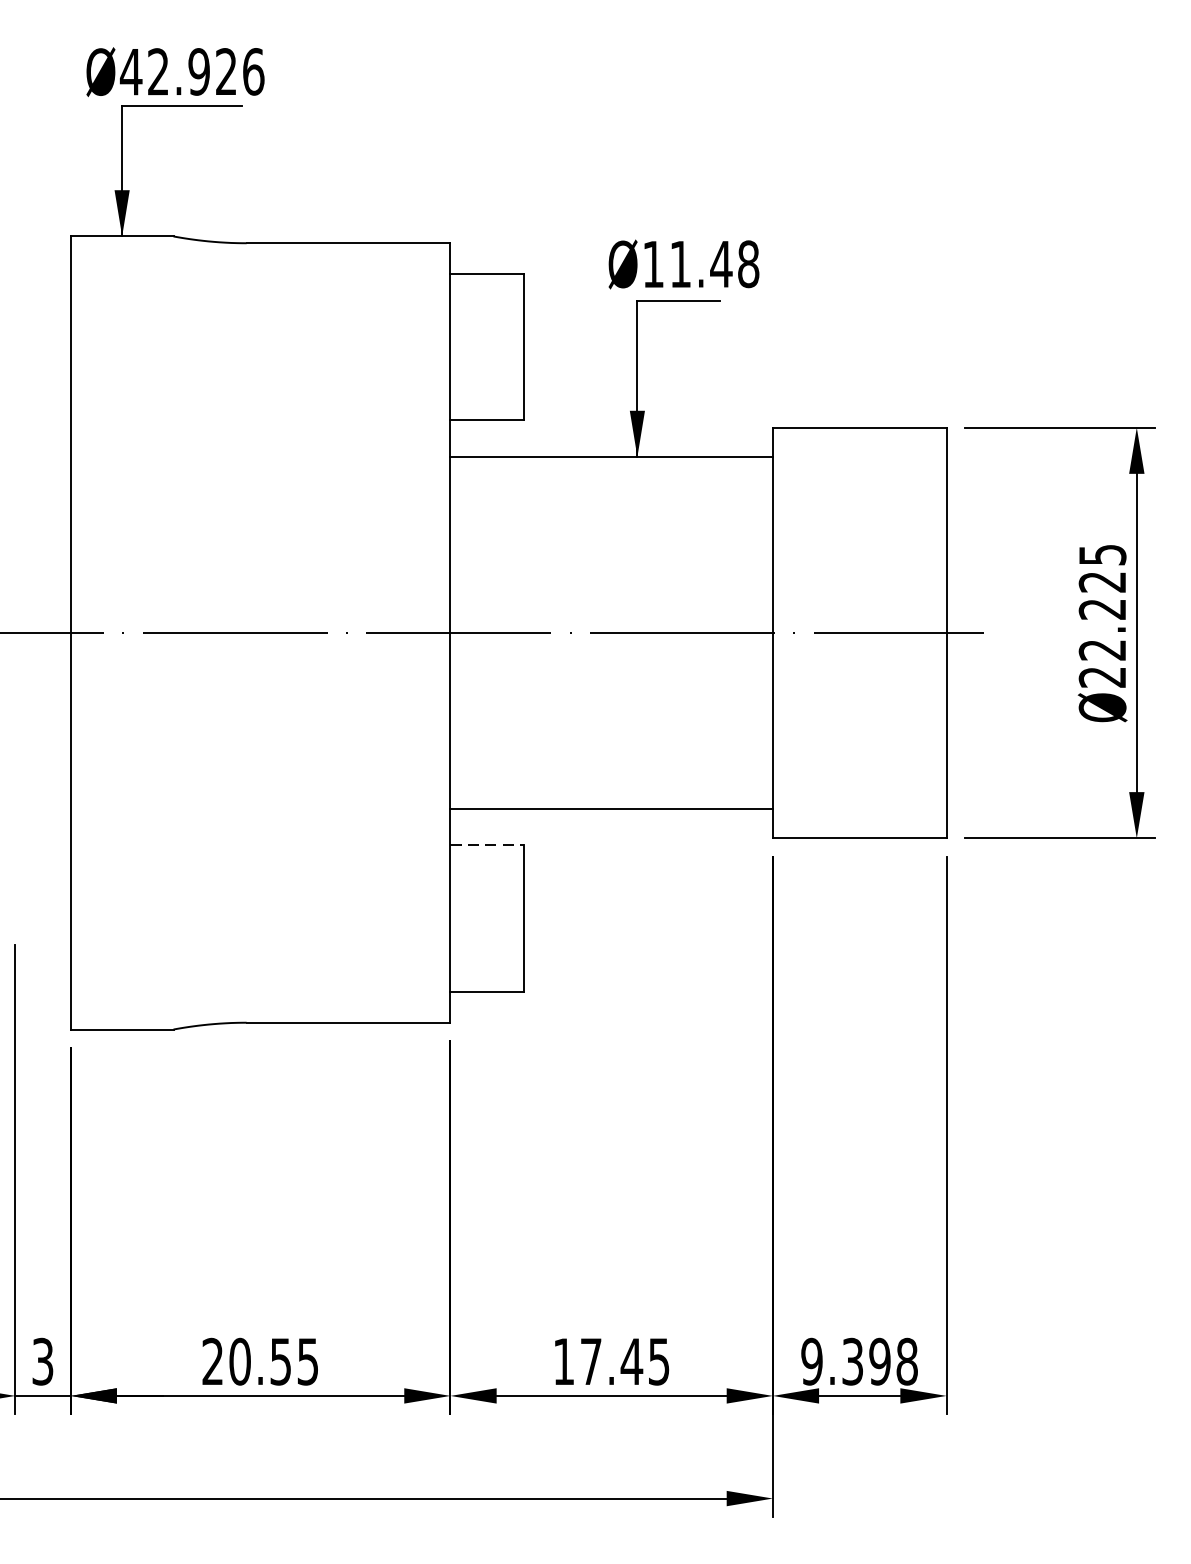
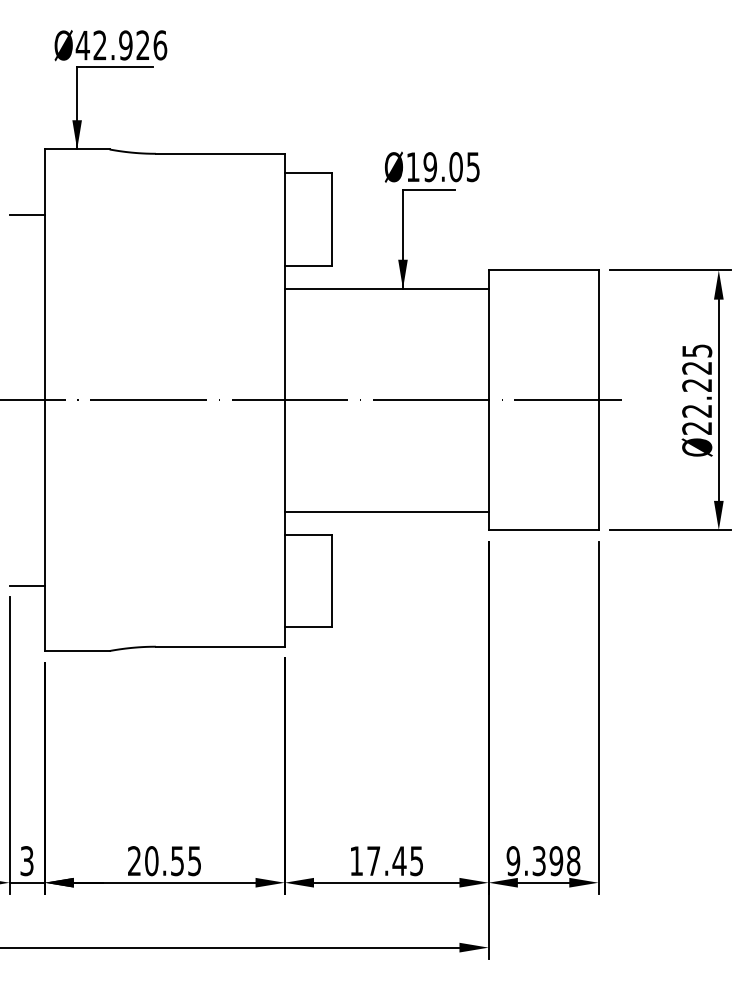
text: (714, 264) -> (451, 167), Ø11.48 -> Ø19.05
line: (42, 339) -> (26, 214), added
line: (487, 845) -> (308, 534), dashed -> solid
line: (42, 925) -> (26, 585), added

